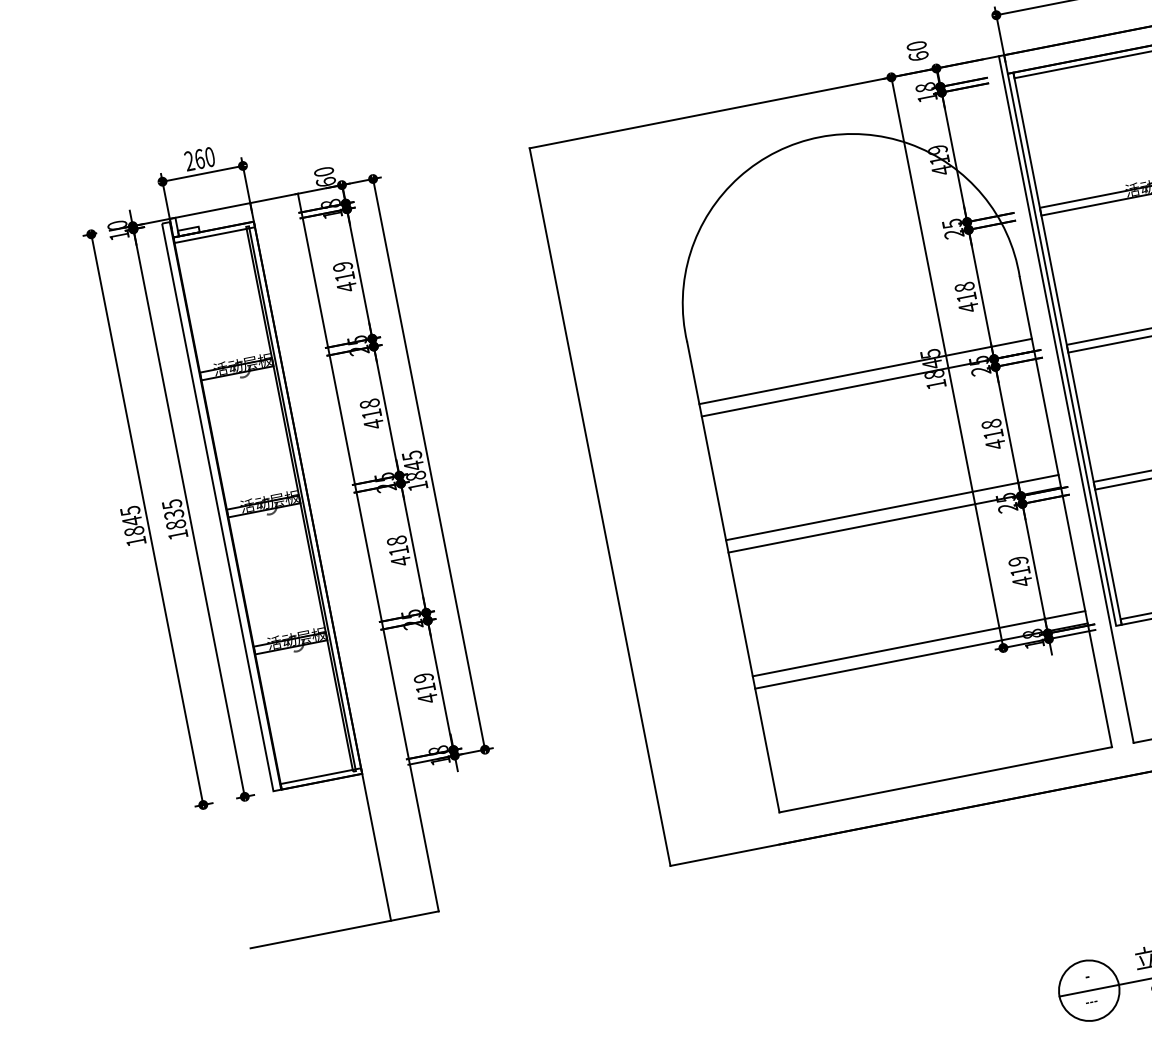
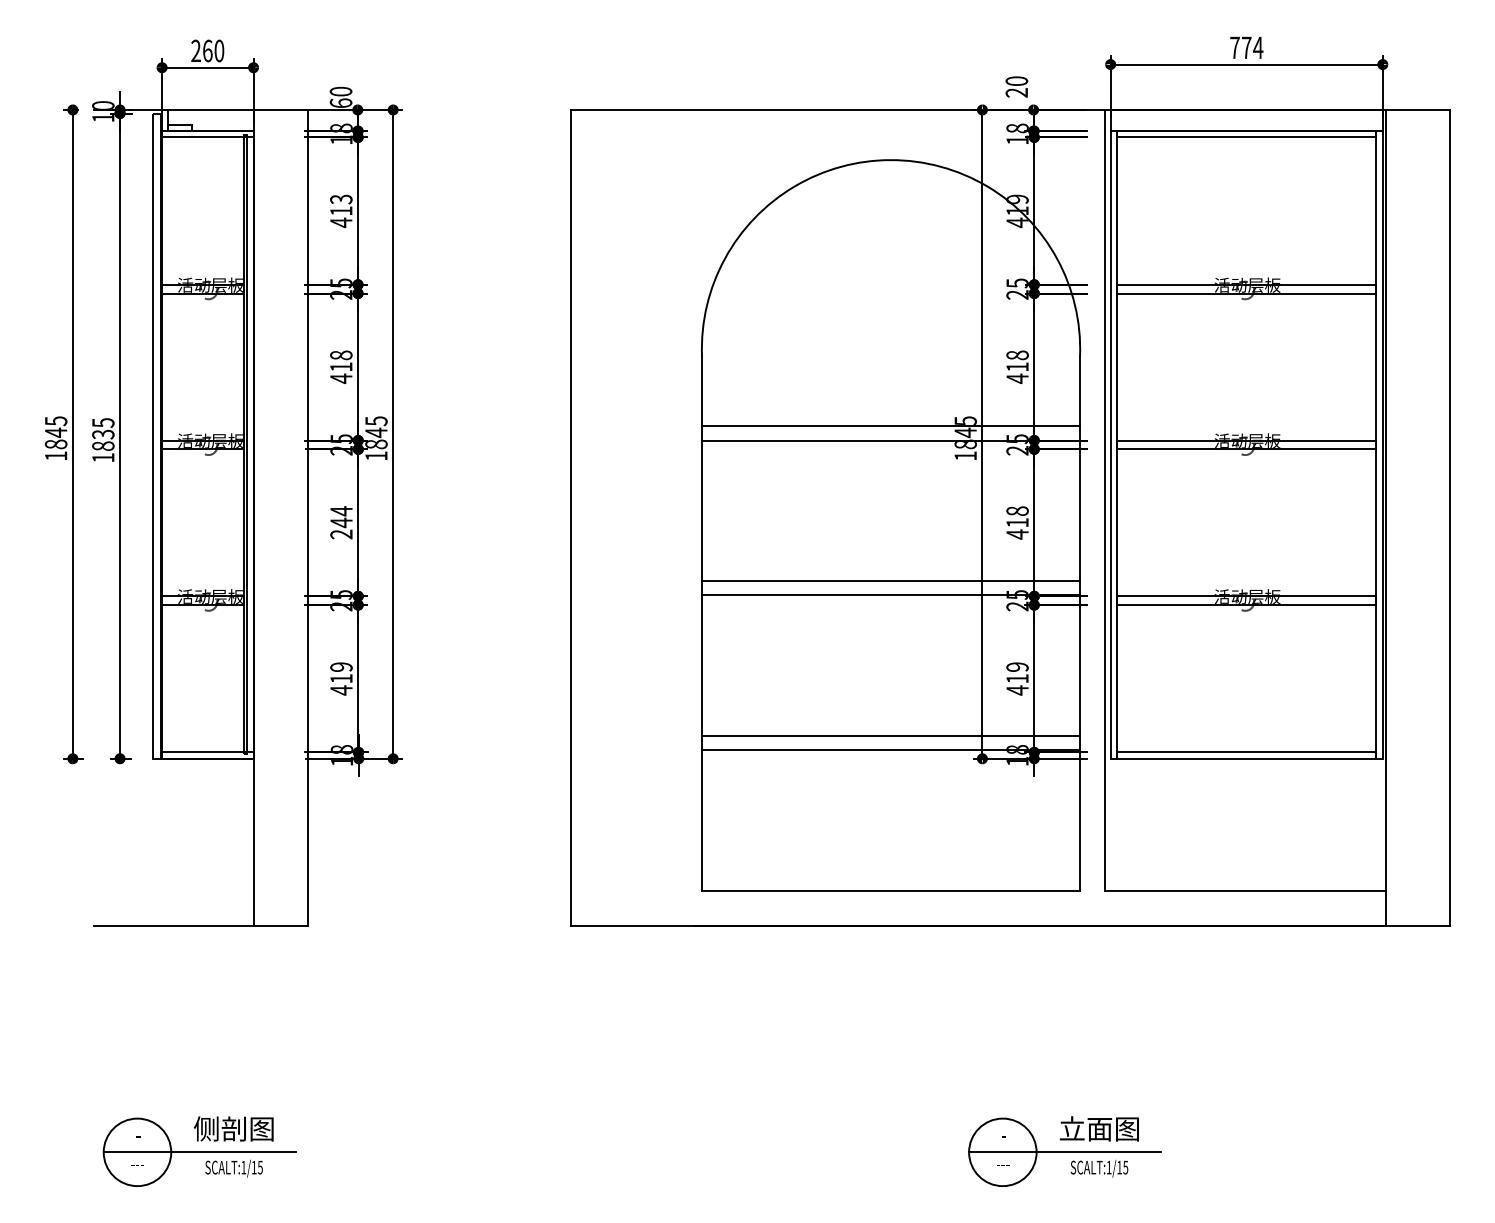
text: (918, 56) -> (1016, 92), 60 -> 20
text: (343, 266) -> (341, 199), 419 -> 413
text: (398, 550) -> (341, 522), 418 -> 244

